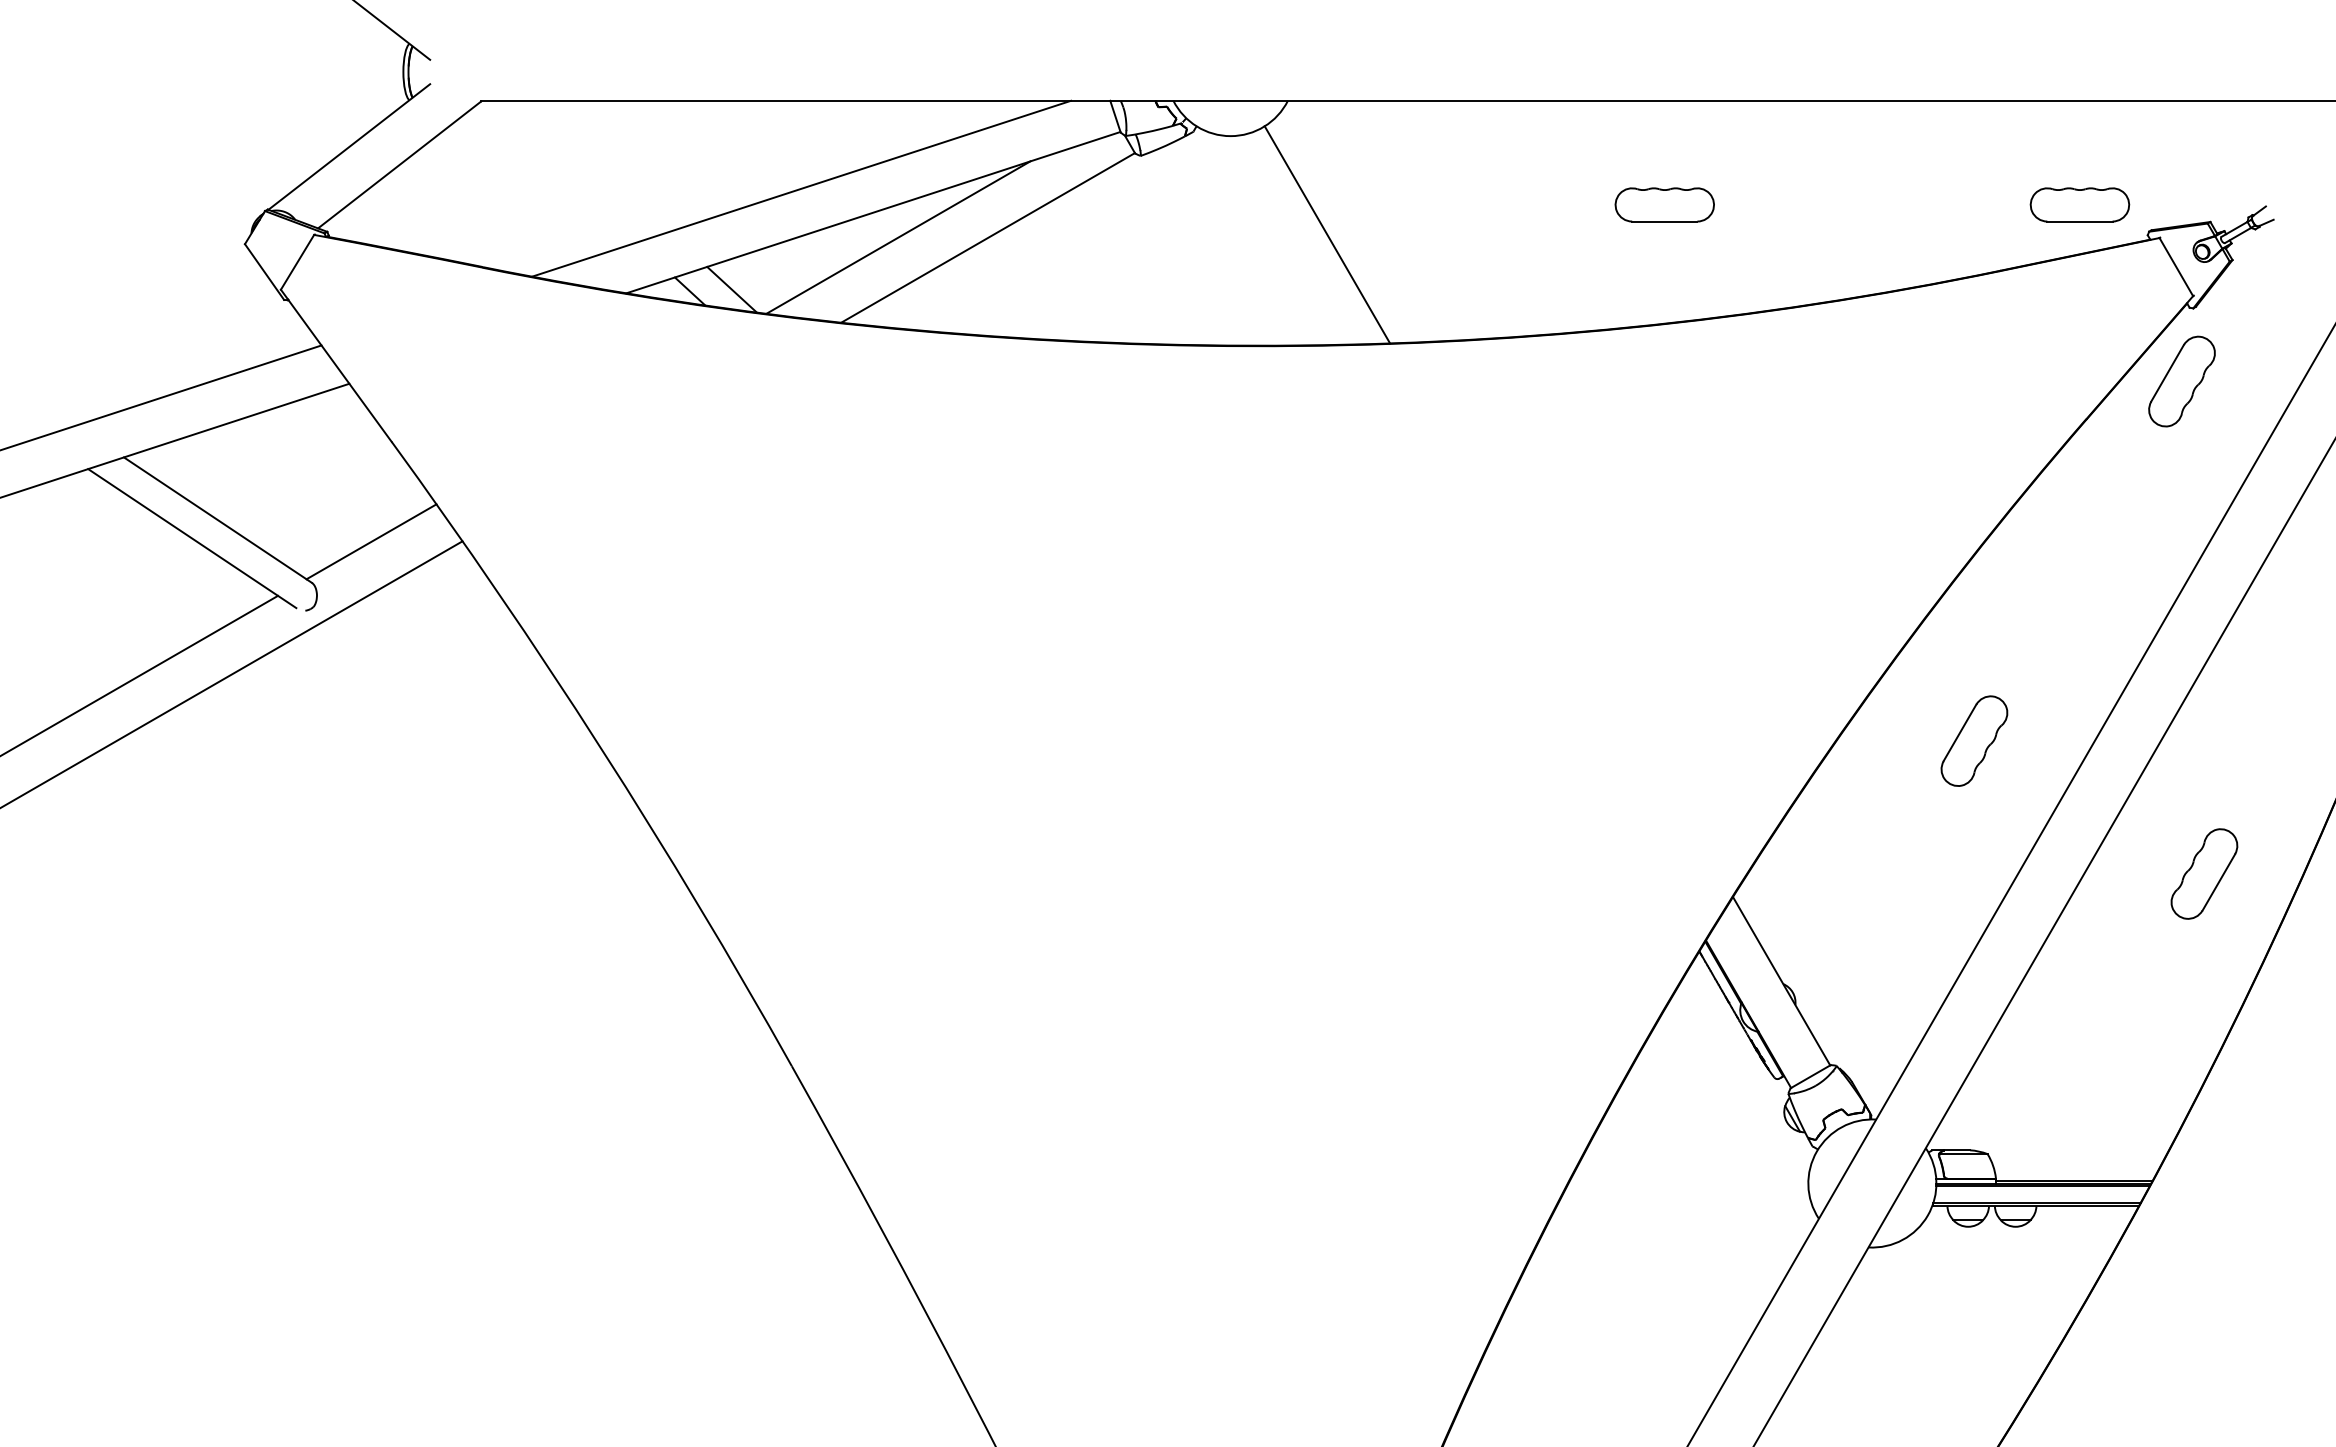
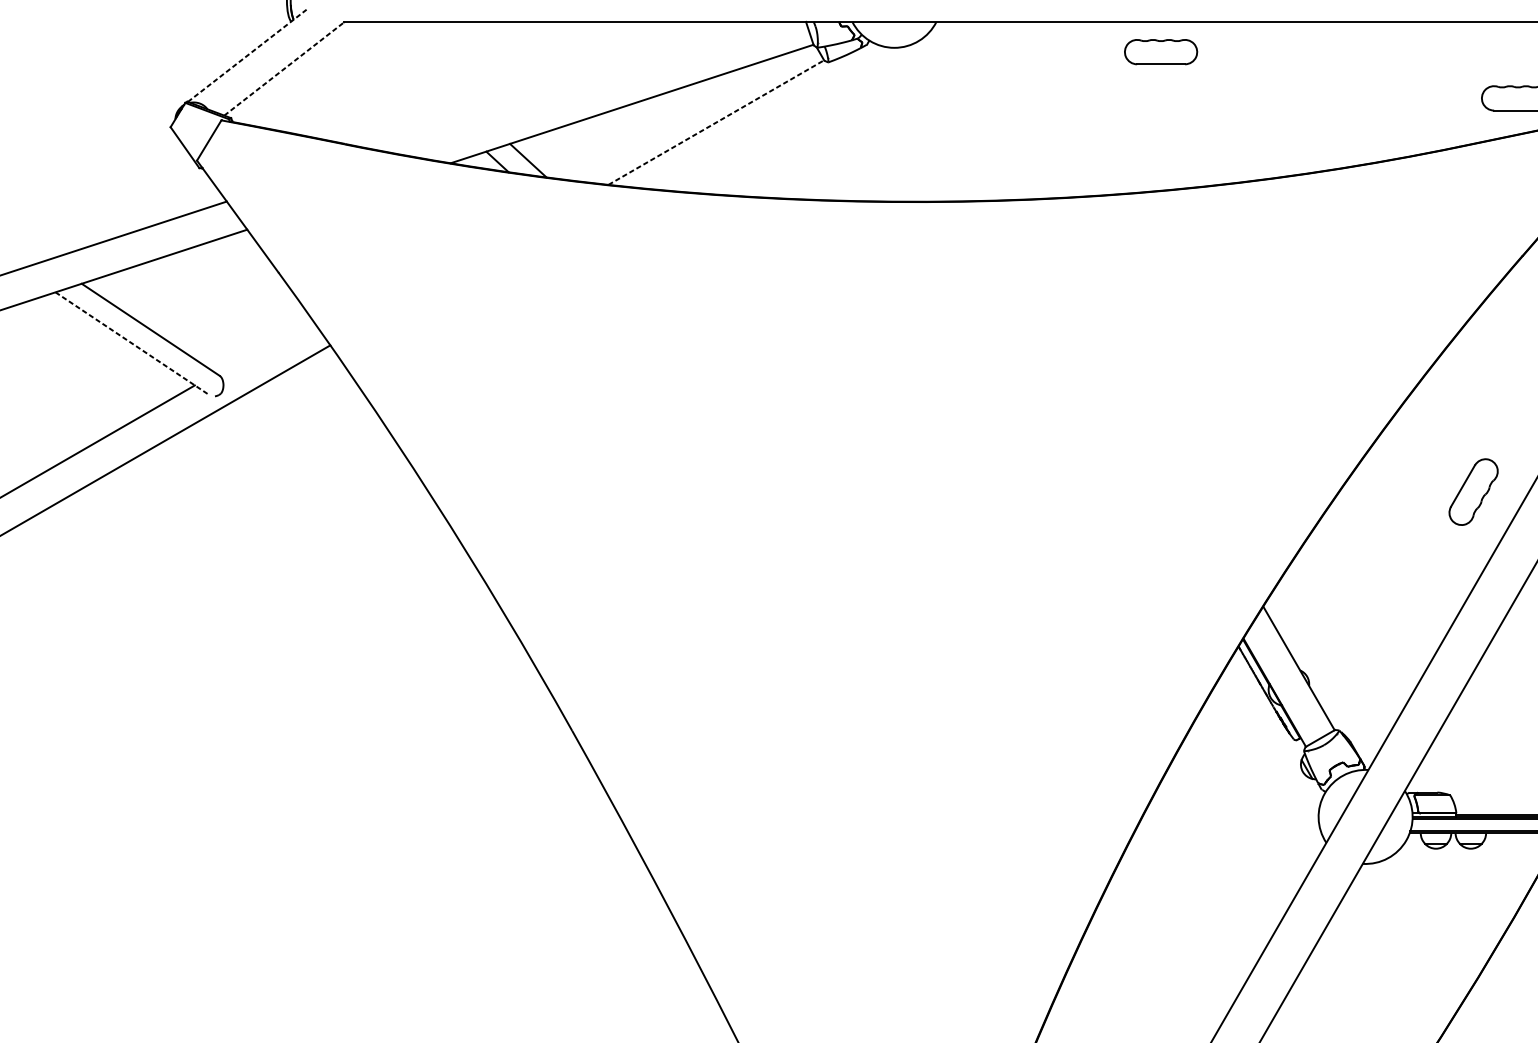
line: (349, 146) -> (247, 55), solid -> dashed
line: (399, 165) -> (284, 69), solid -> dashed
line: (801, 188) -> (579, 86), removed
part: (1664, 204) -> (1160, 51), moved
line: (1327, 234) -> (965, 120), removed
line: (898, 237) -> (650, 122), removed
line: (988, 237) -> (716, 122), solid -> dashed
line: (192, 538) -> (132, 343), solid -> dashed
line: (371, 541) -> (263, 345), removed
part: (1974, 740) -> (1473, 491), moved

